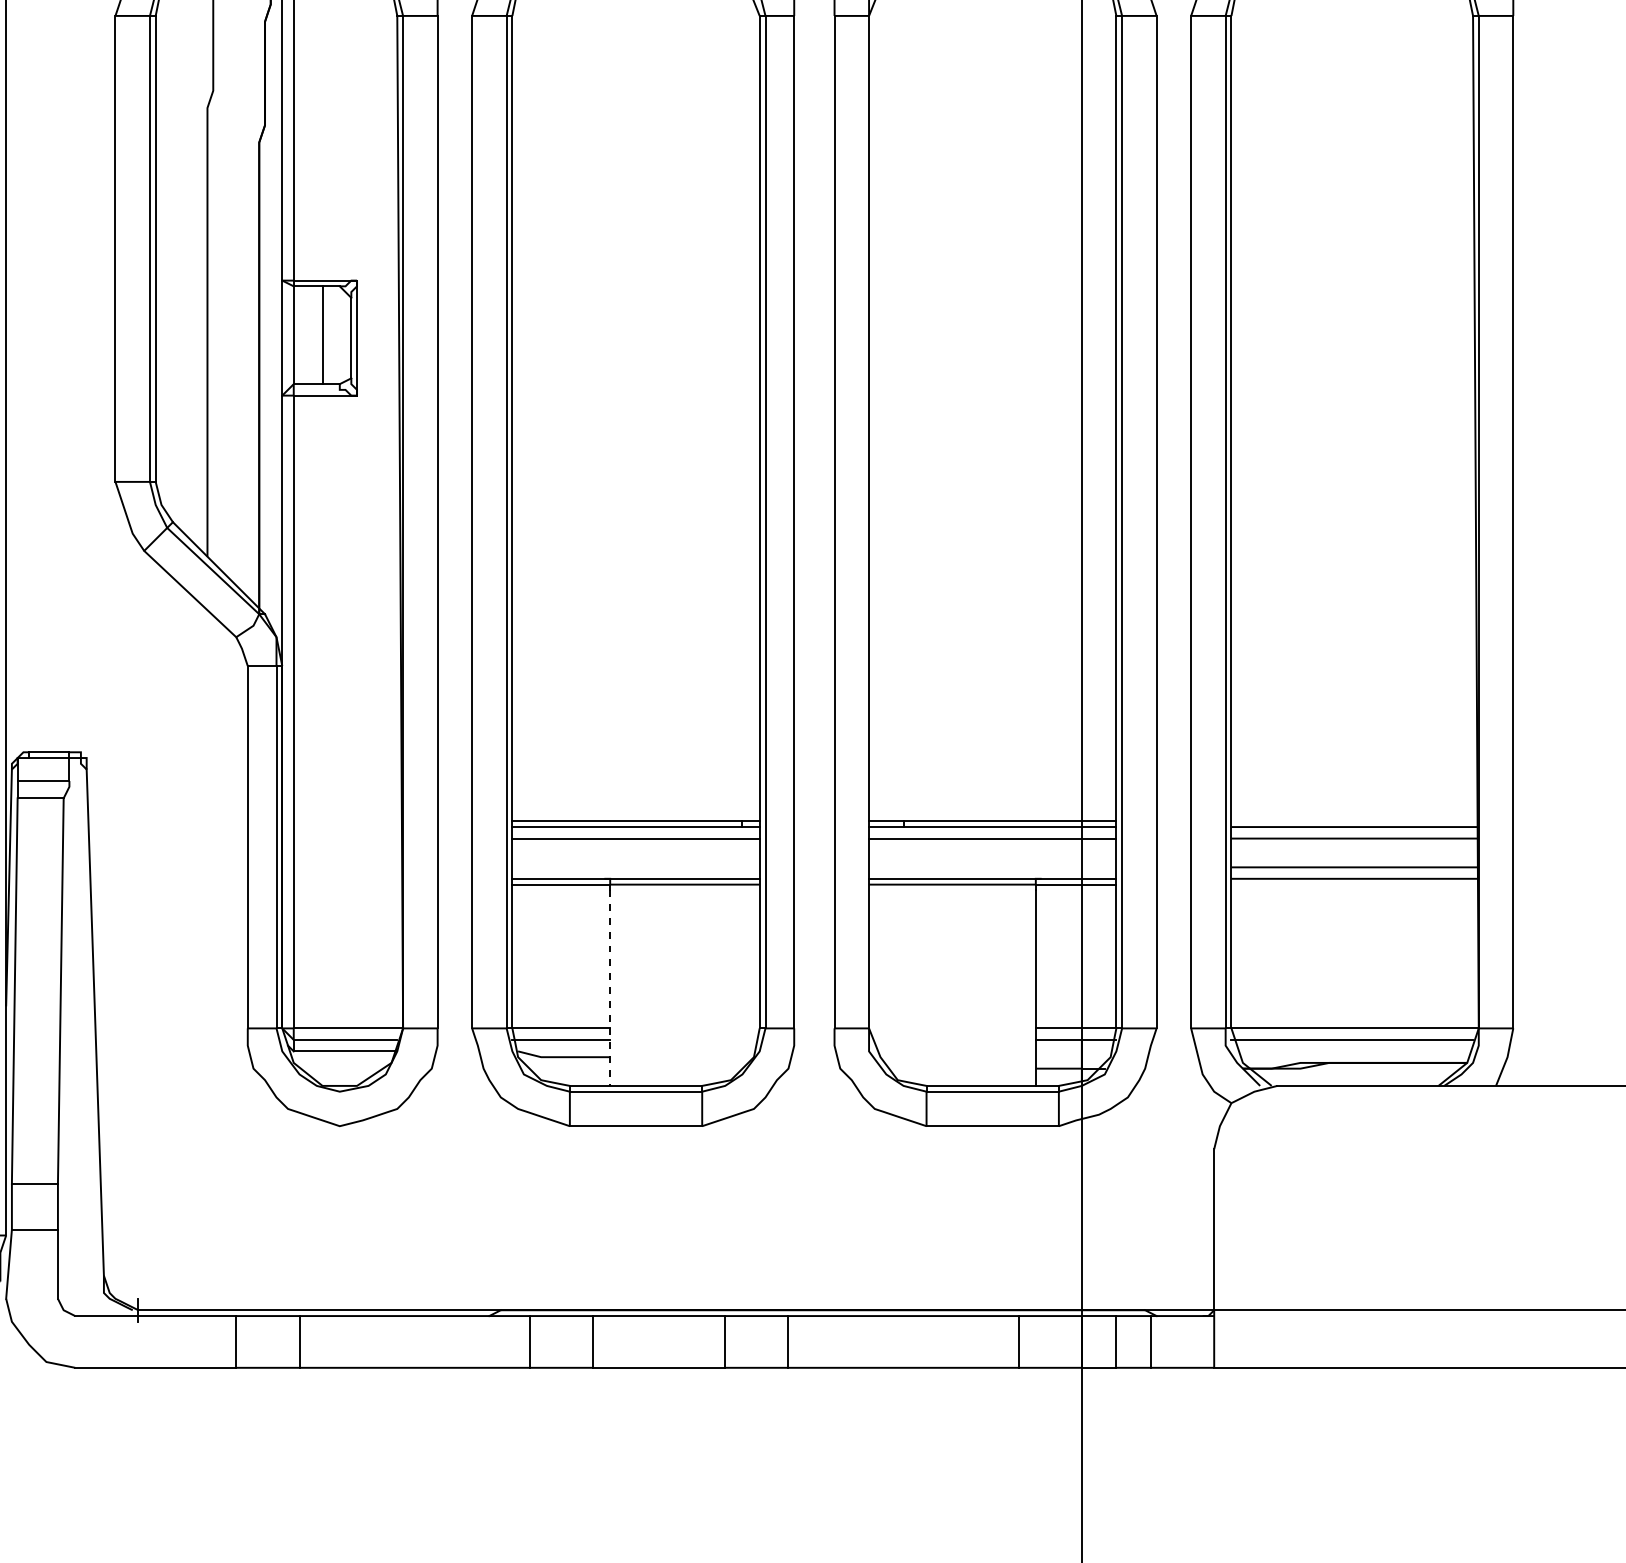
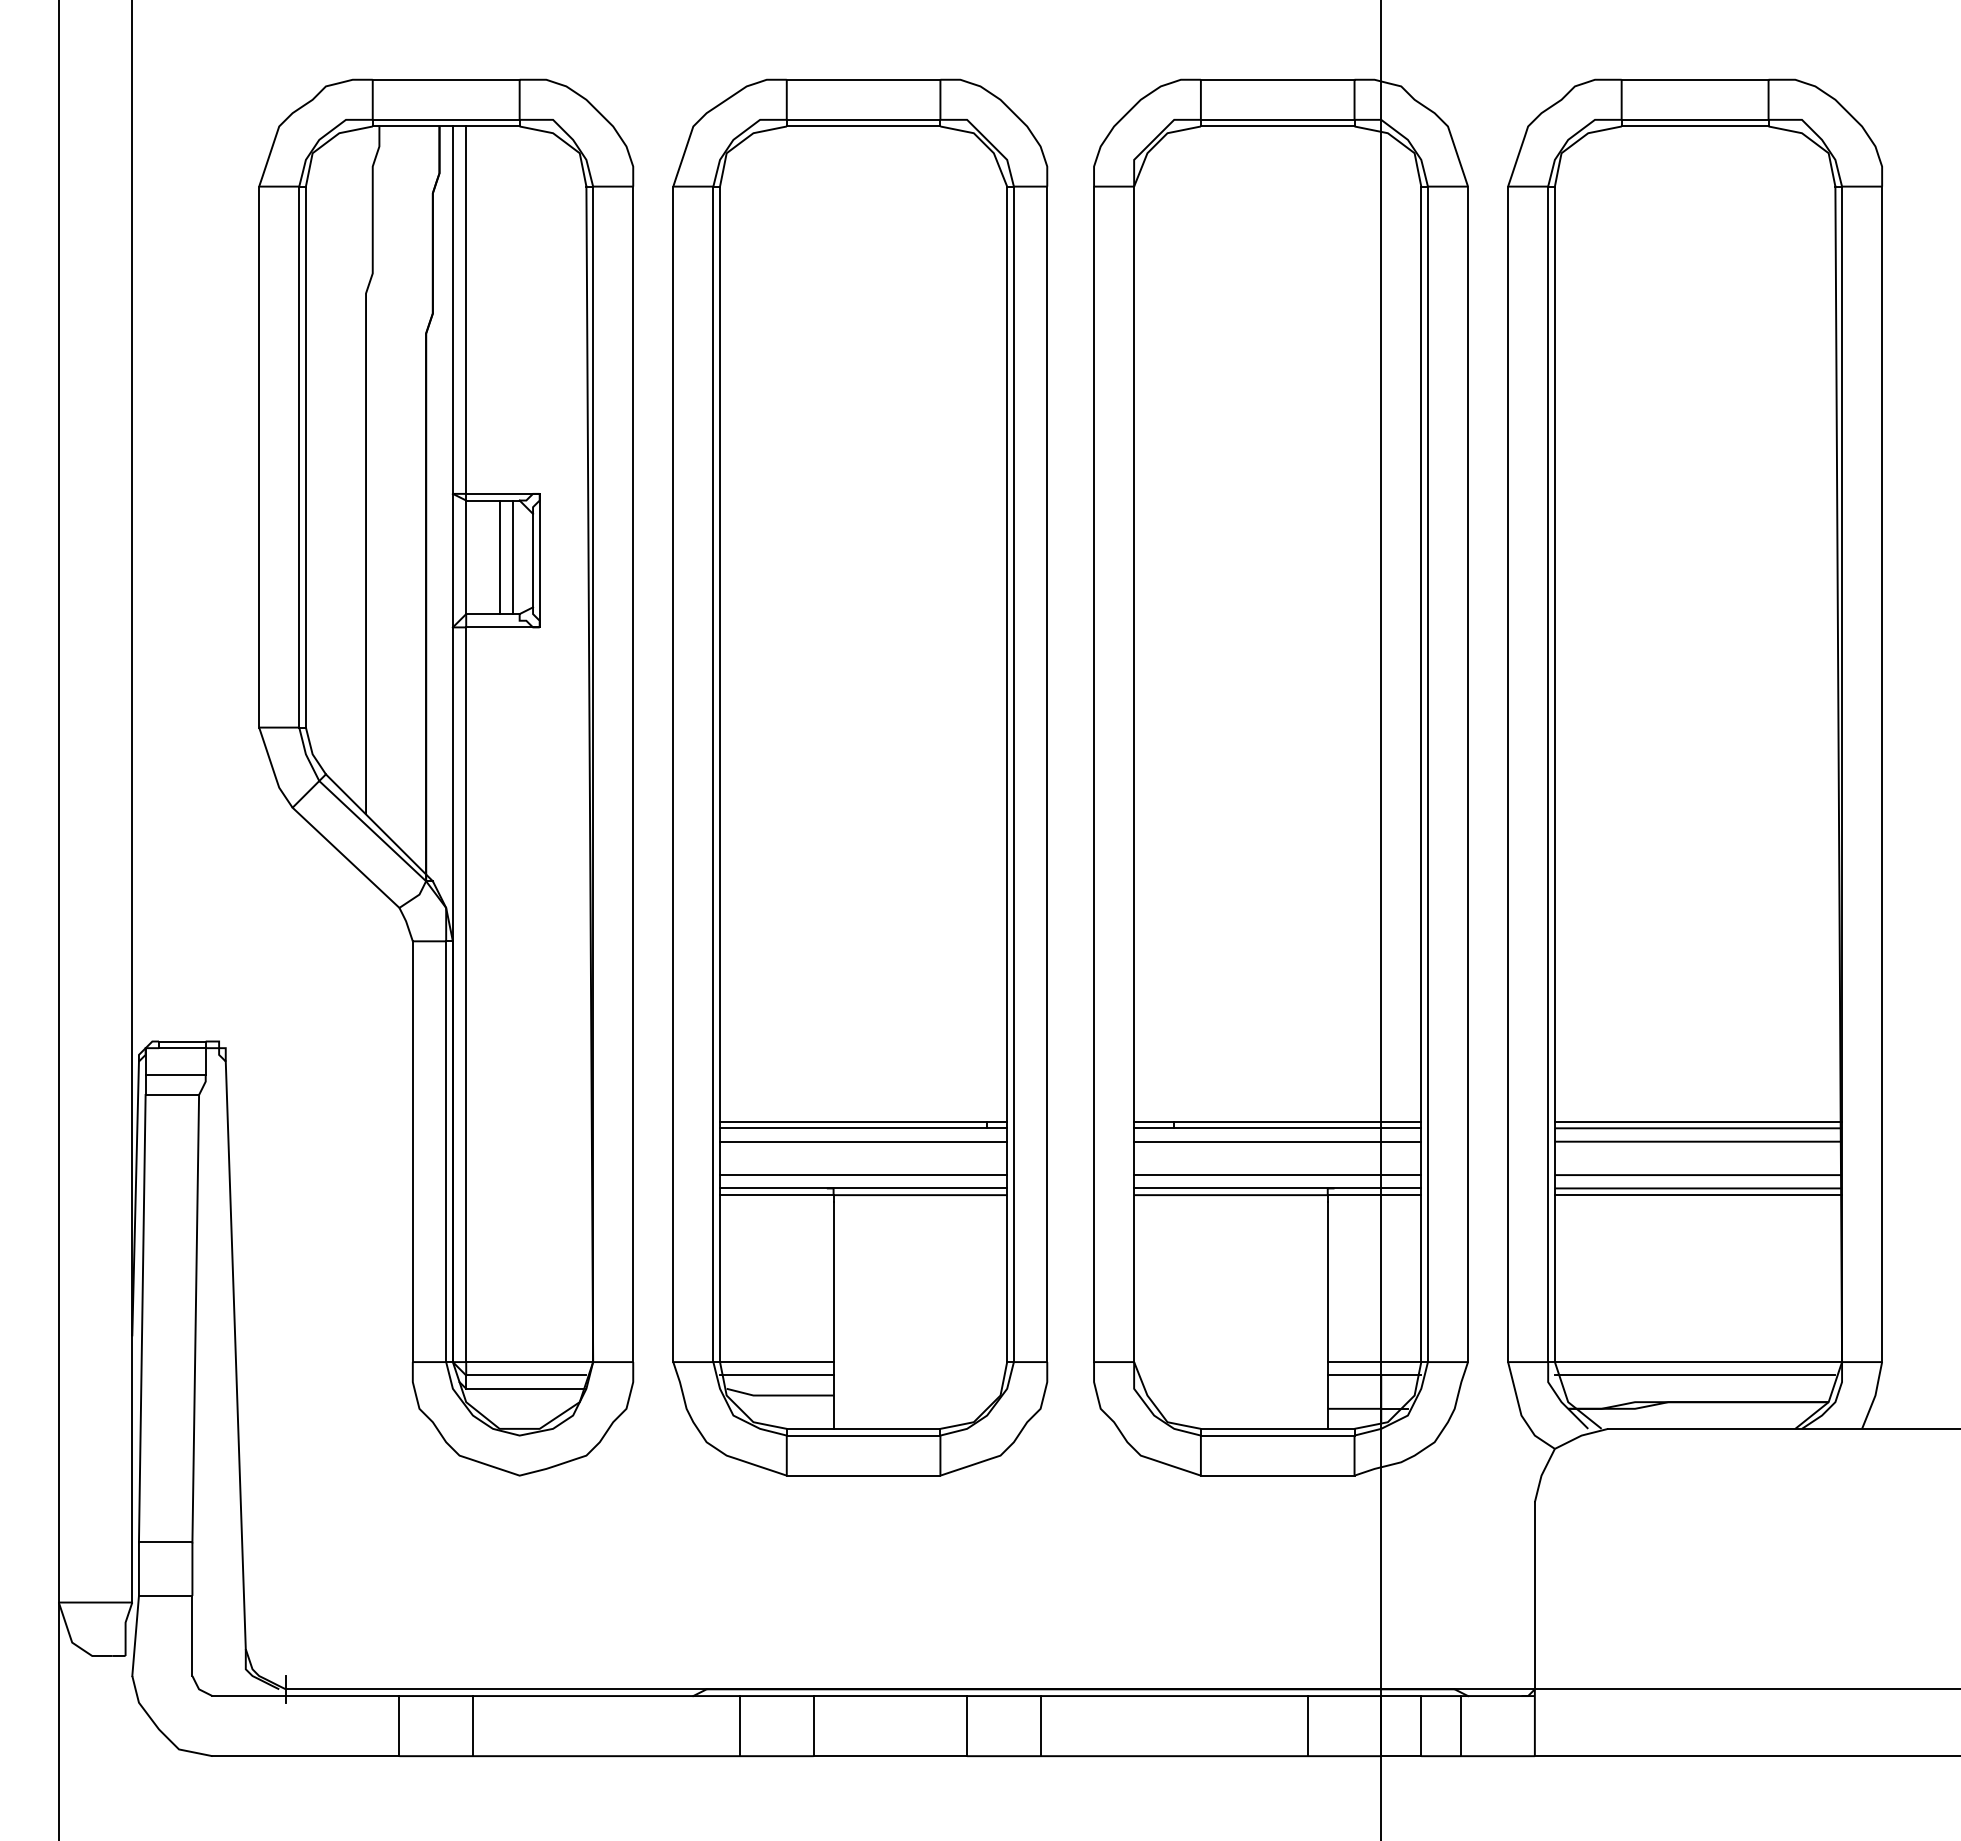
line: (334, 335) -> (513, 557), added
line: (1355, 821) -> (1698, 1121), added
line: (635, 867) -> (863, 1175), added
line: (992, 867) -> (1277, 1175), added
line: (1355, 884) -> (1698, 1195), added
line: (610, 988) -> (833, 1315), dashed -> solid

